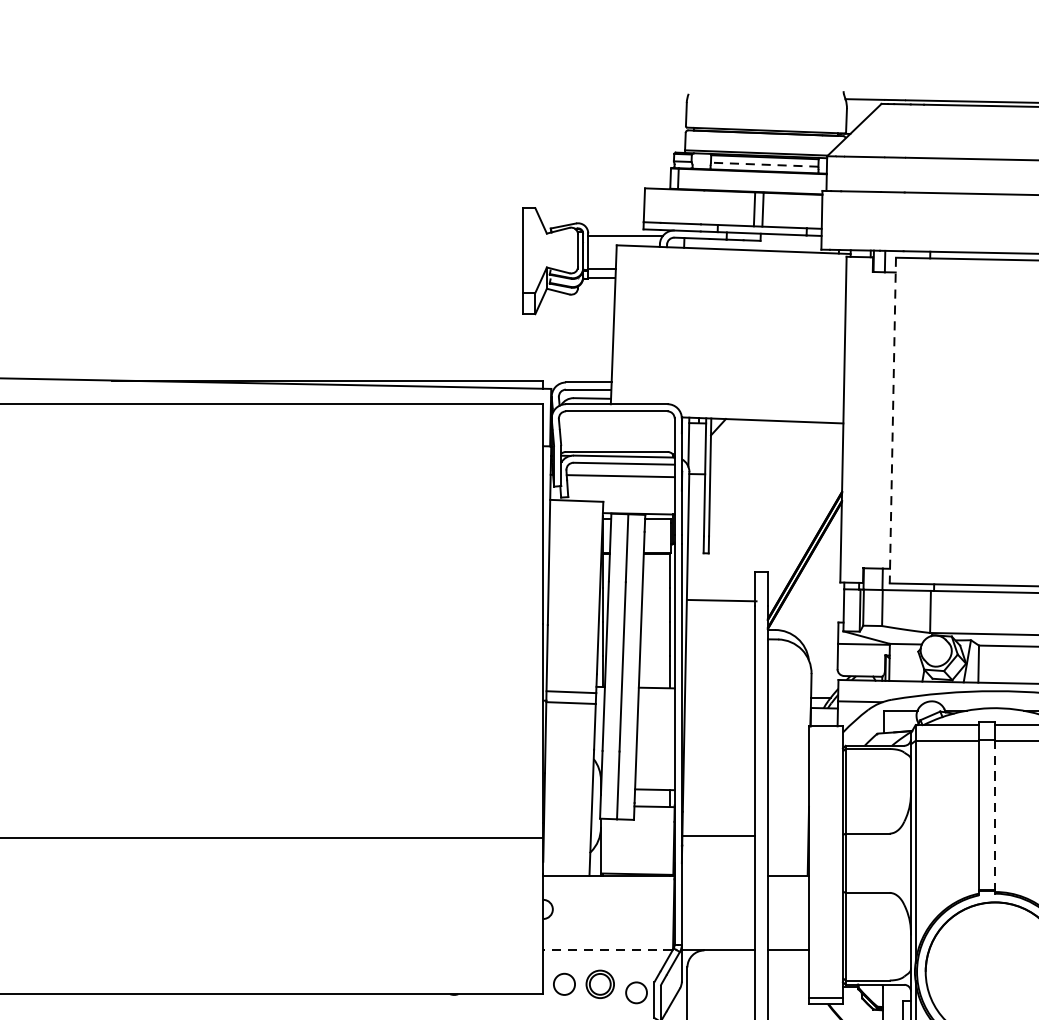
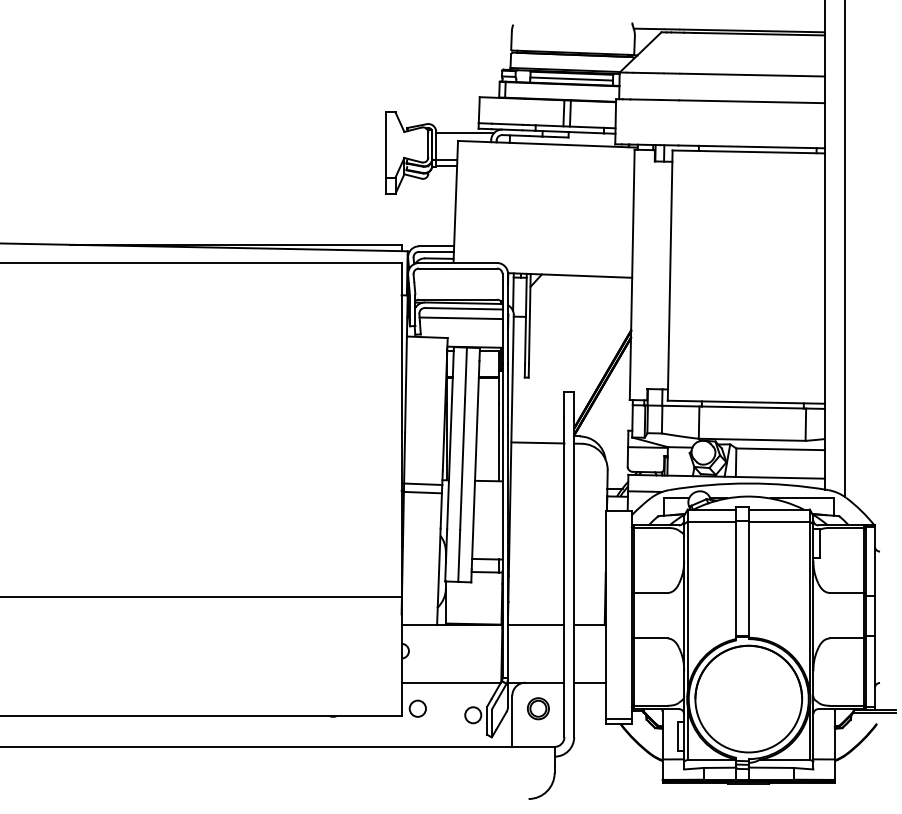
line: (764, 165) -> (571, 79), dashed -> solid
line: (893, 421) -> (670, 276), dashed -> solid
line: (721, 600) -> (537, 442), moved
line: (994, 814) -> (748, 578), dashed -> solid
line: (718, 836) -> (536, 625), moved
line: (608, 950) -> (451, 682), dashed -> solid
part: (600, 984) -> (538, 708), moved

